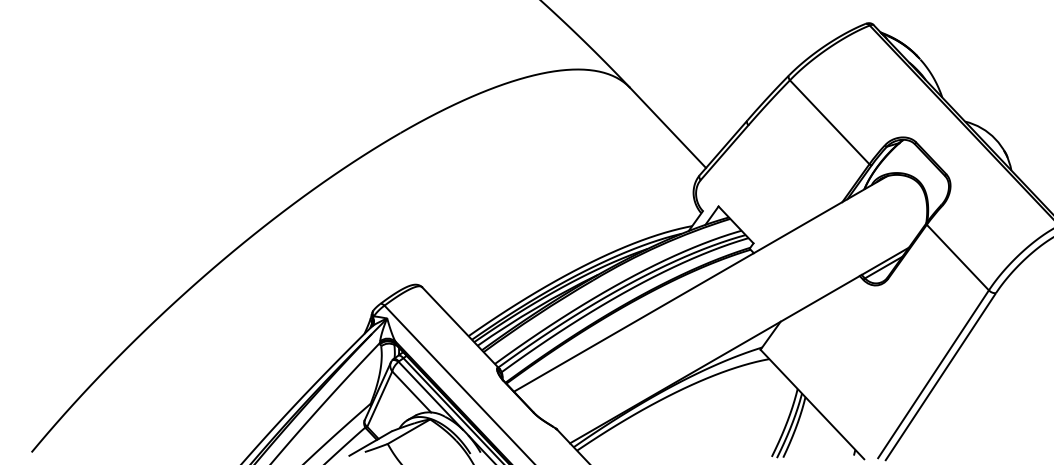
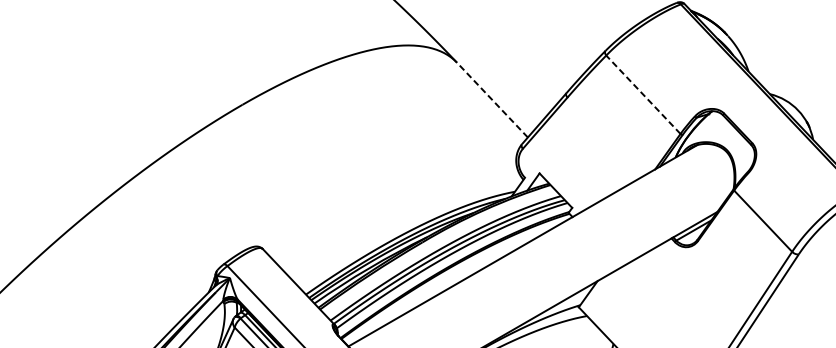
line: (829, 122) -> (643, 94), solid -> dashed
line: (667, 127) -> (491, 99), solid -> dashed

